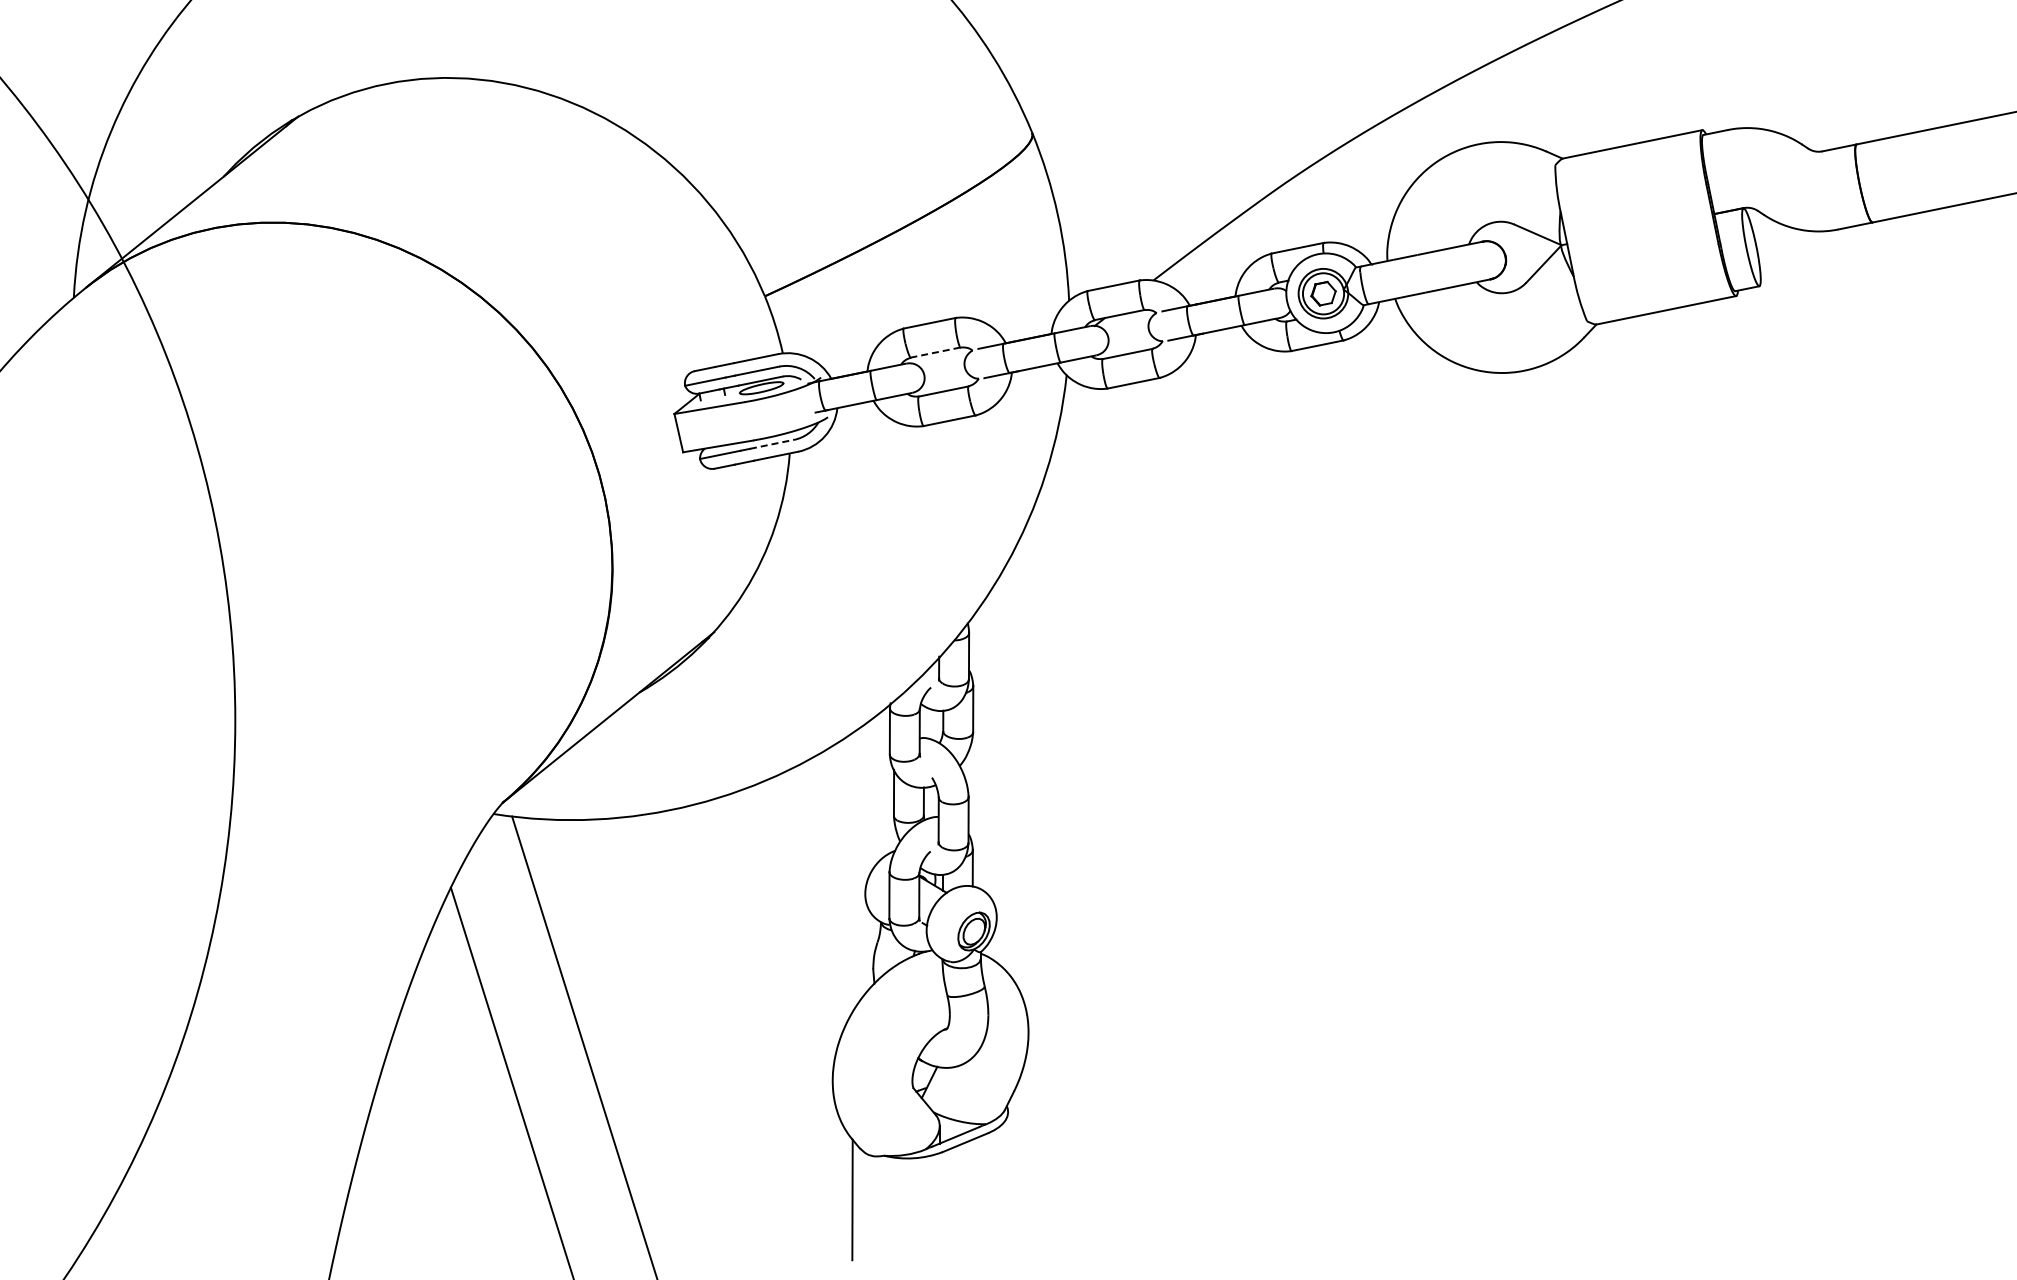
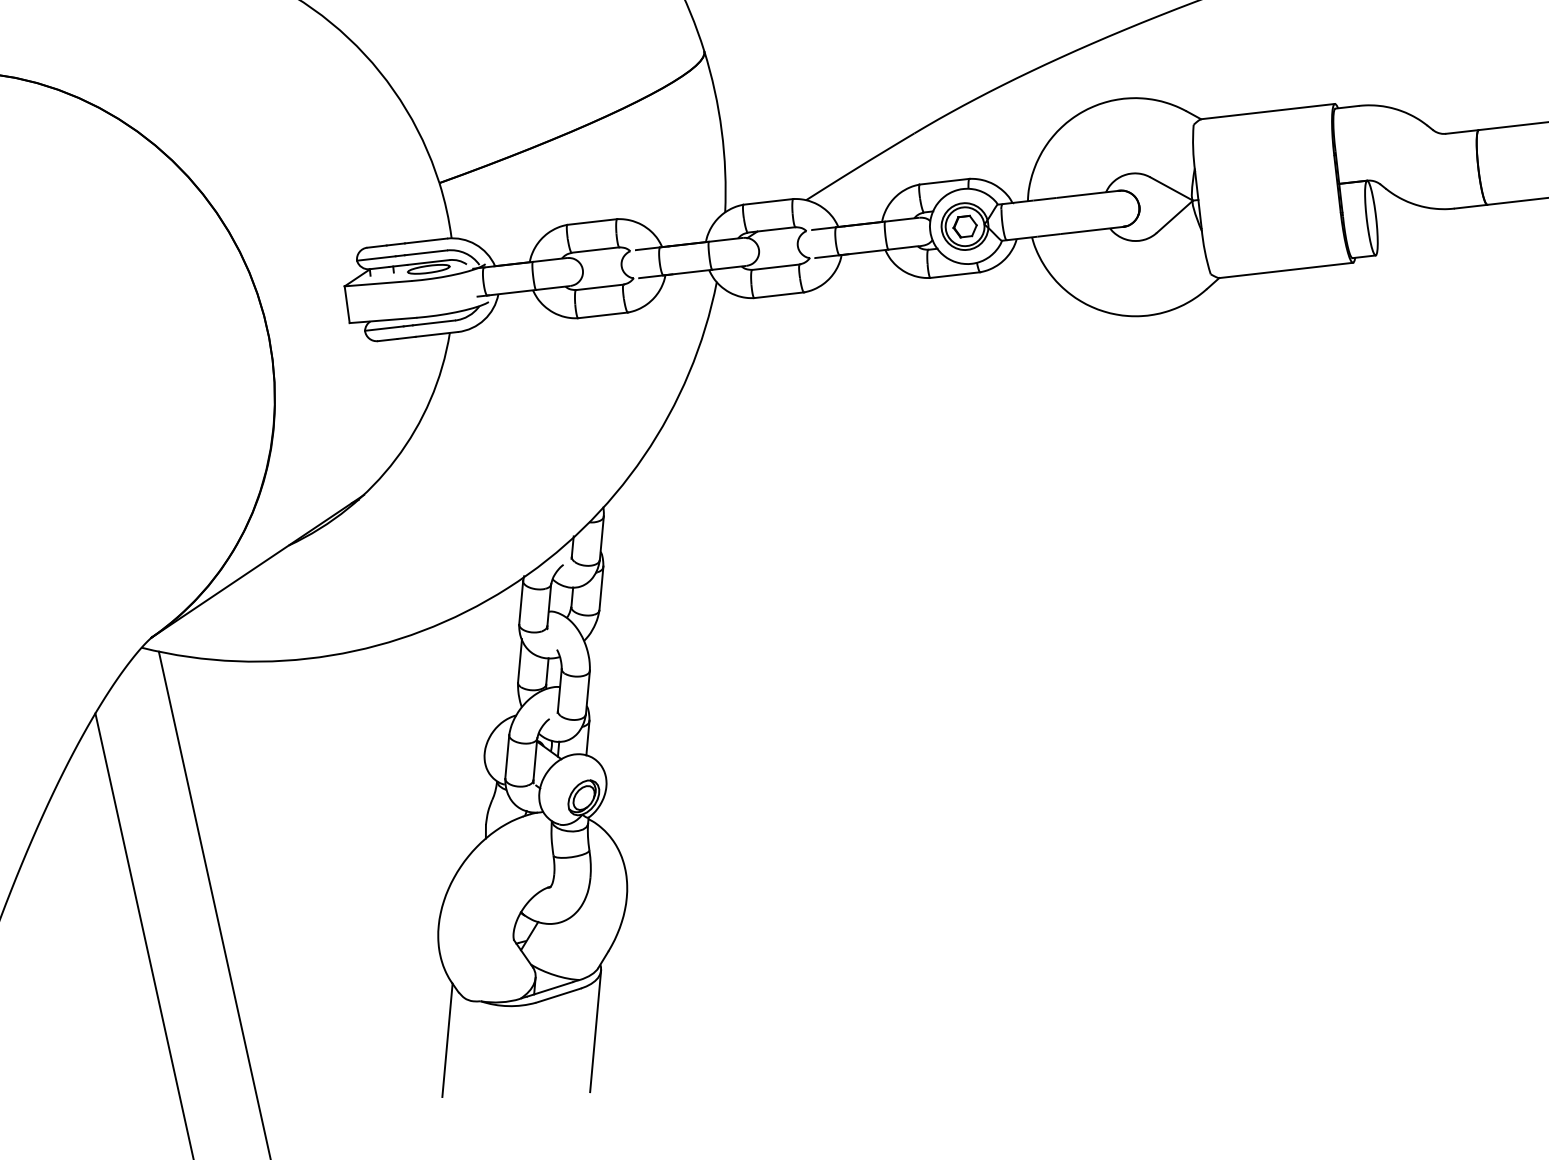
line: (935, 352) -> (595, 249), dashed -> solid
line: (772, 444) -> (434, 323), dashed -> solid
line: (1007, 1176) -> (595, 1030), added

